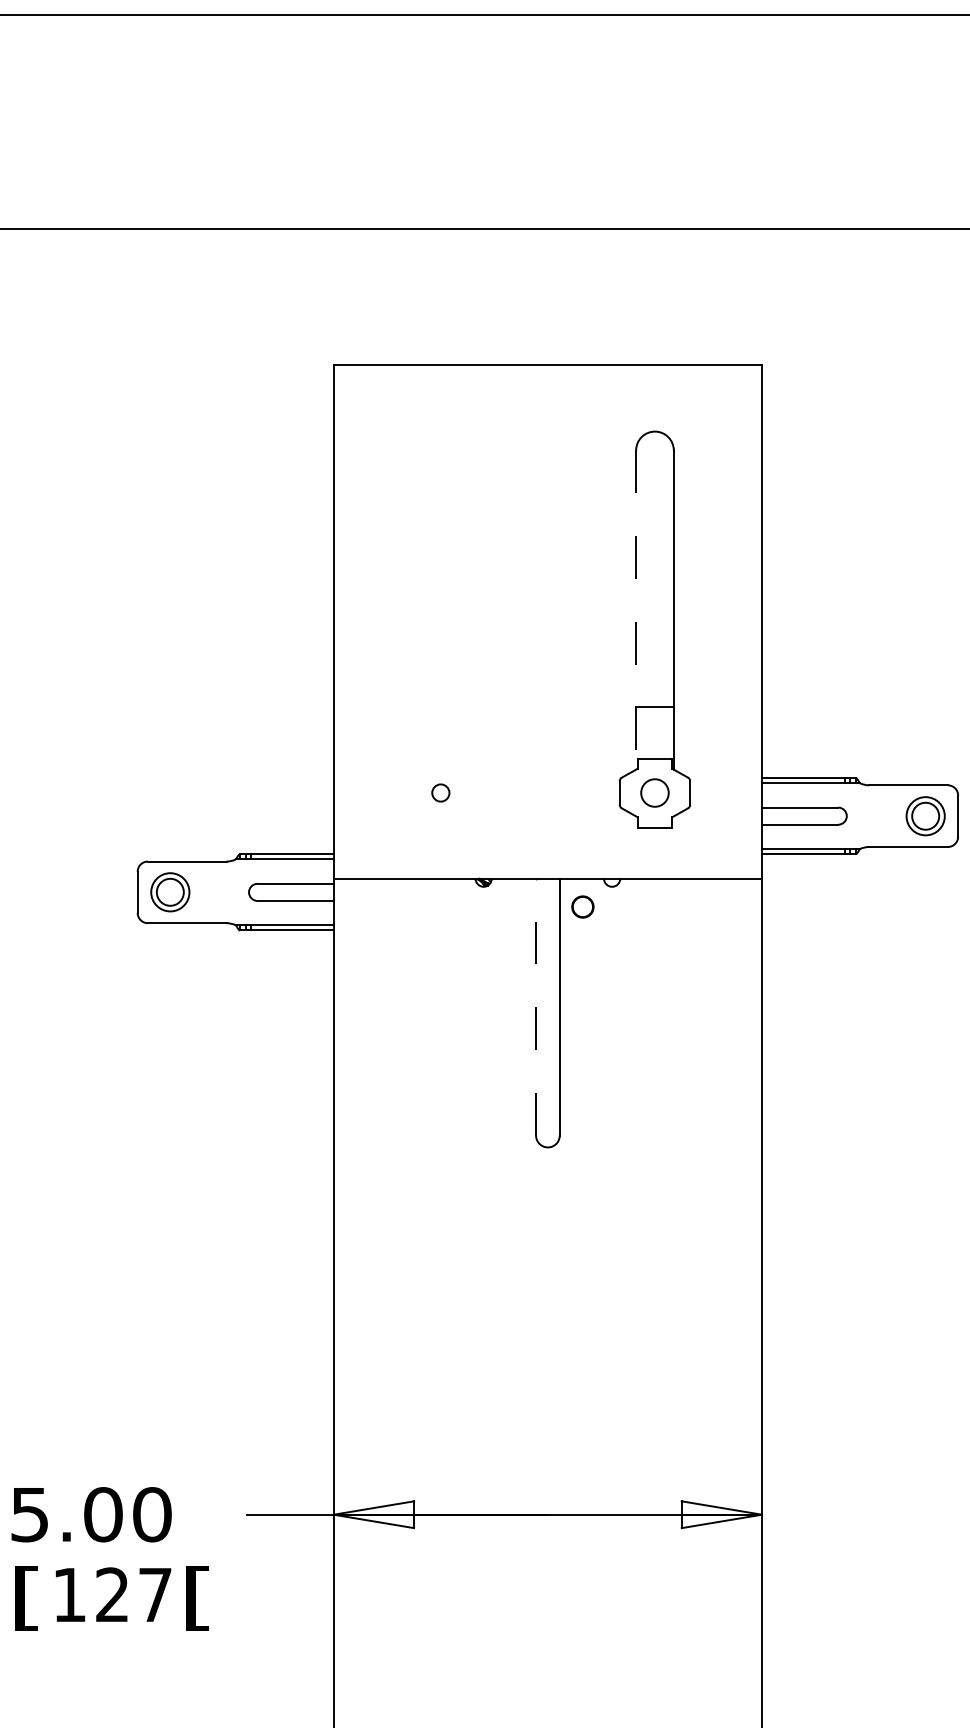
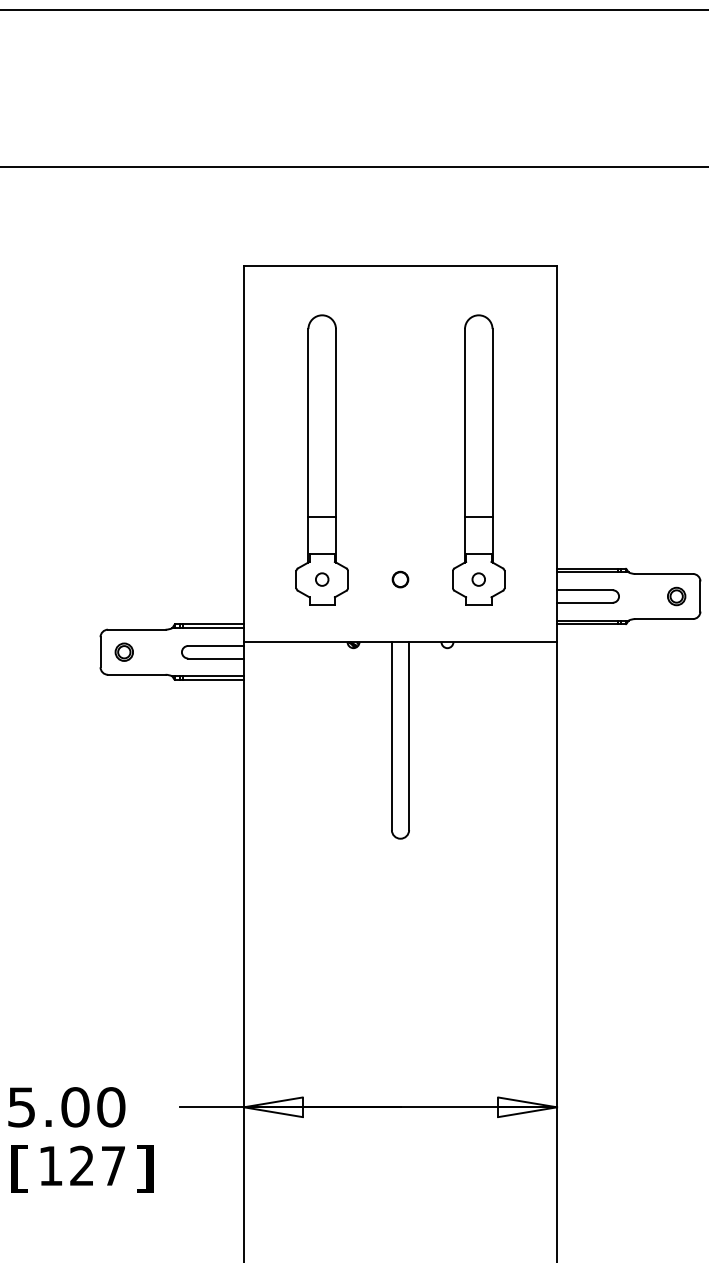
line: (636, 610) -> (465, 446), dashed -> solid
part: (440, 629) -> (321, 460), added
circle: (654, 792) -> (478, 579), size x0.62
part: (925, 815) -> (676, 596), size x0.62
part: (169, 892) -> (123, 652), size x0.62
circle: (582, 906) -> (400, 579), moved
line: (536, 1006) -> (392, 735), dashed -> solid
text: (197, 1598) -> (144, 1168), [ -> ]

